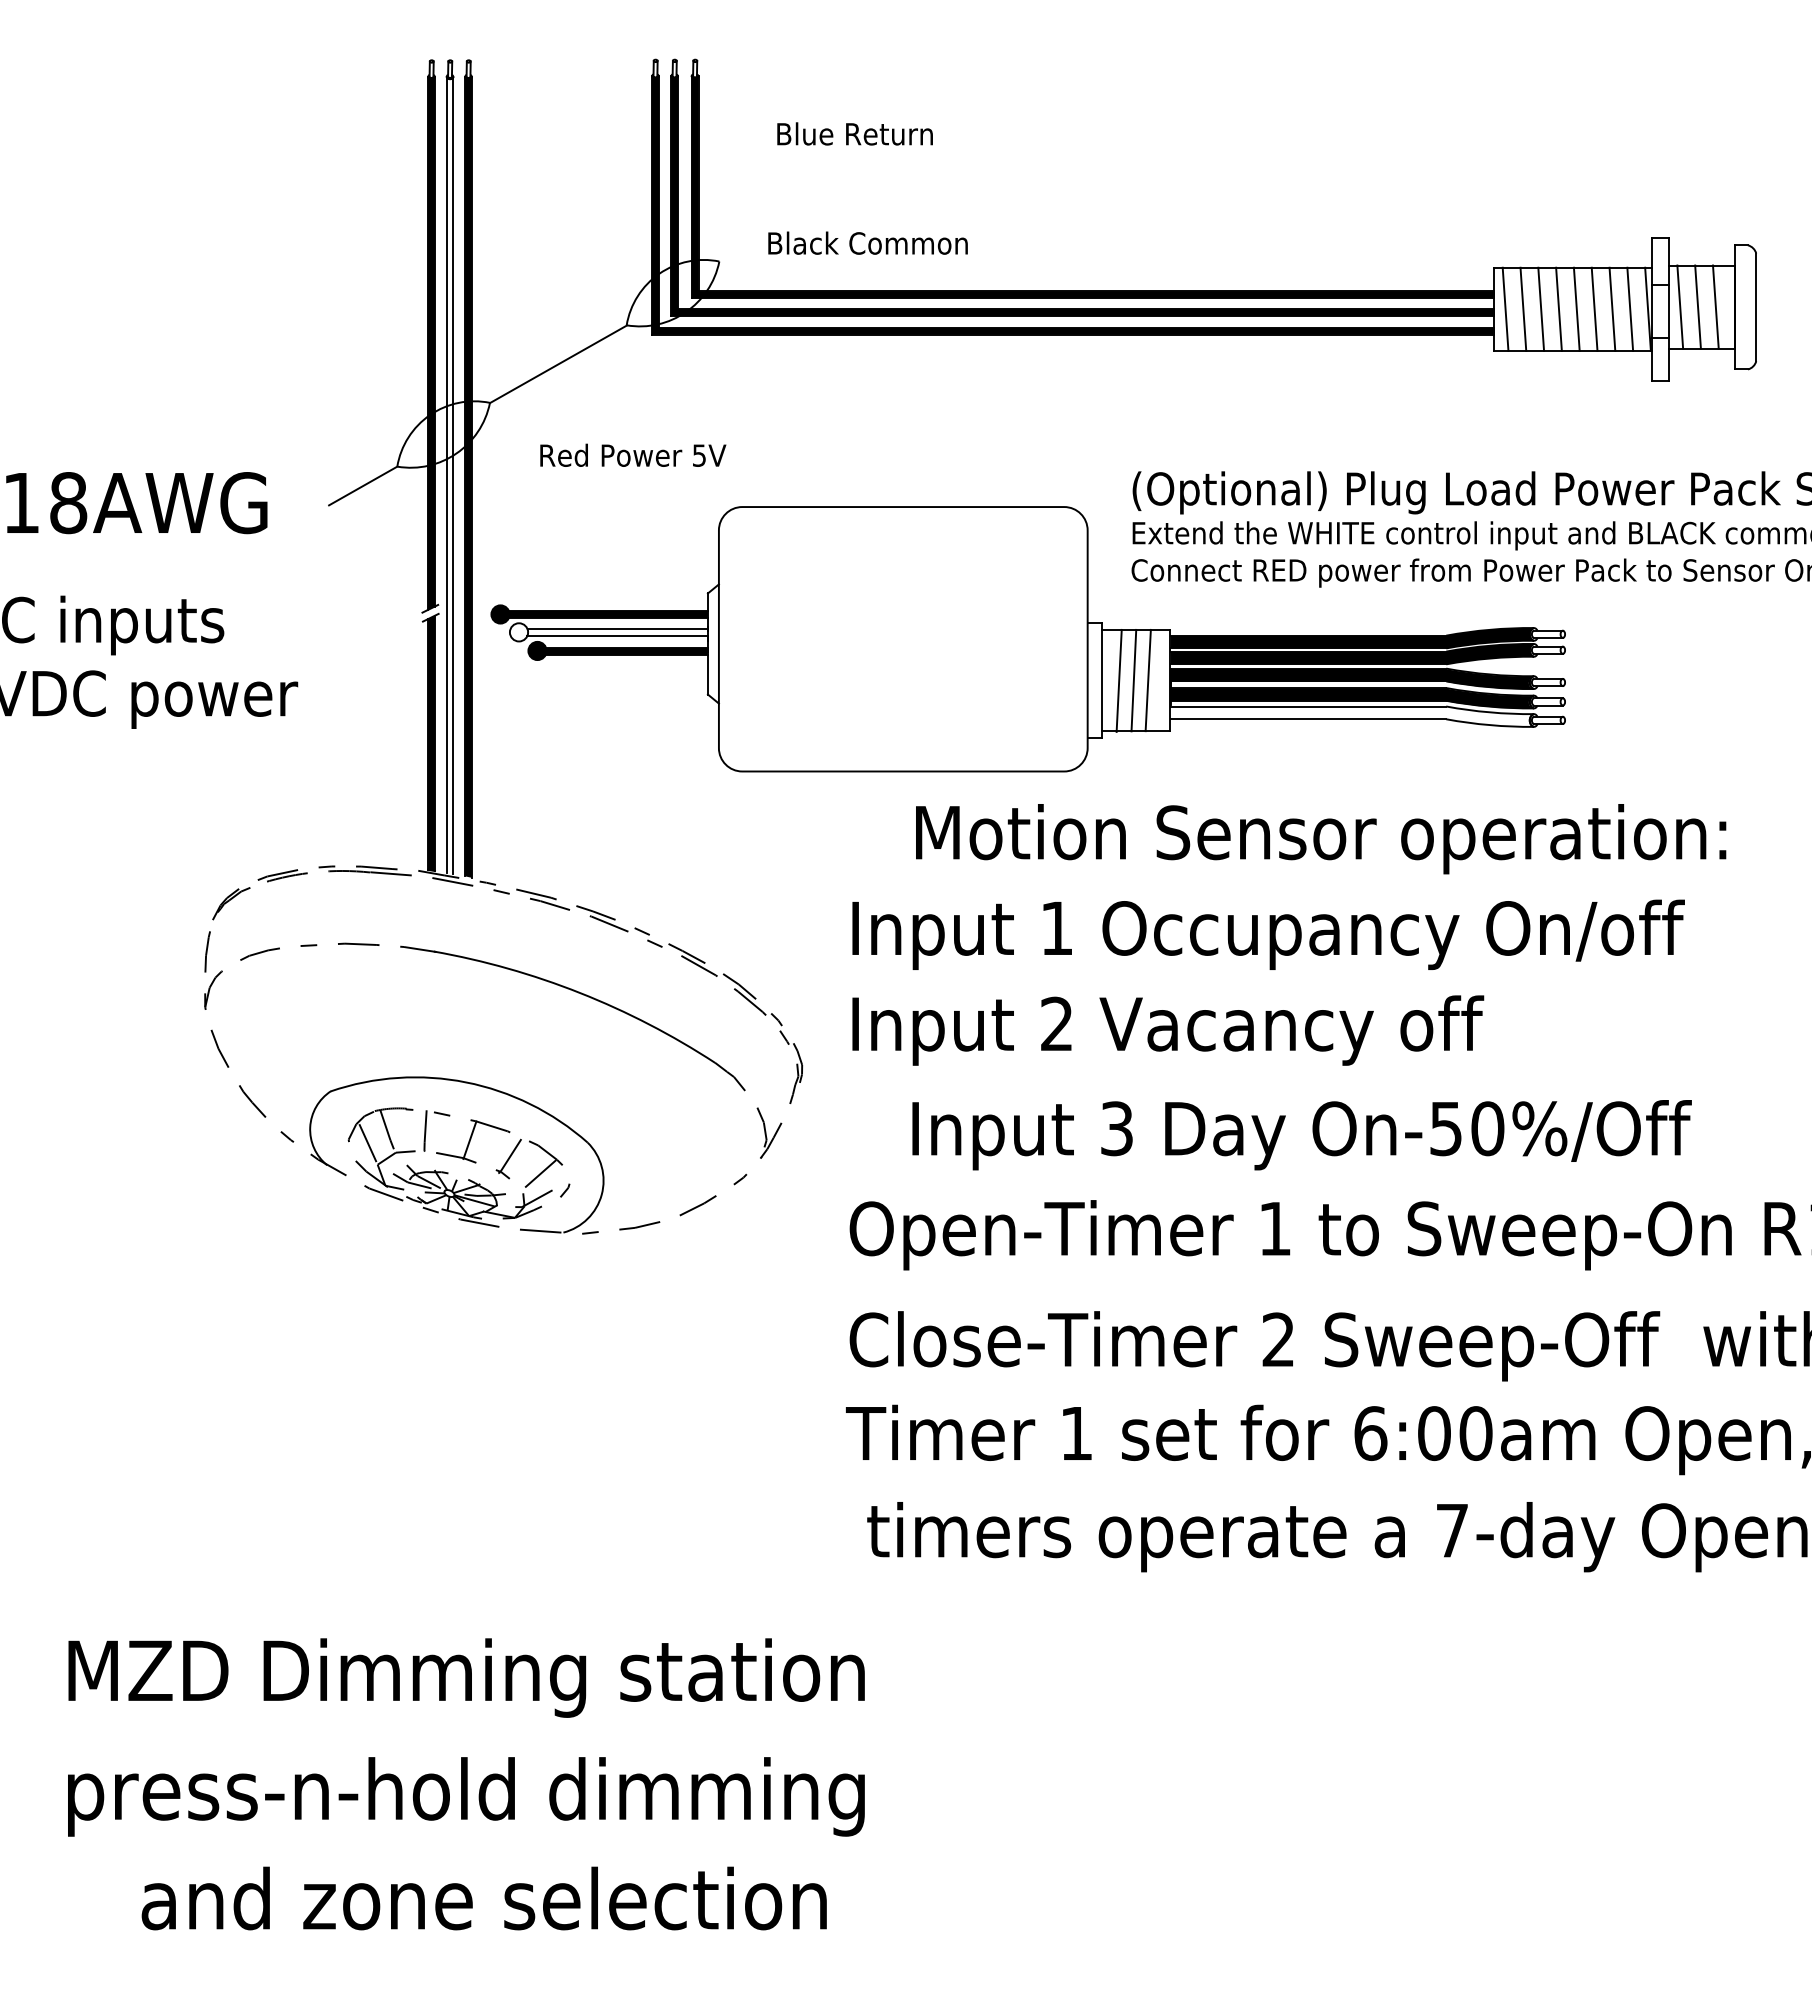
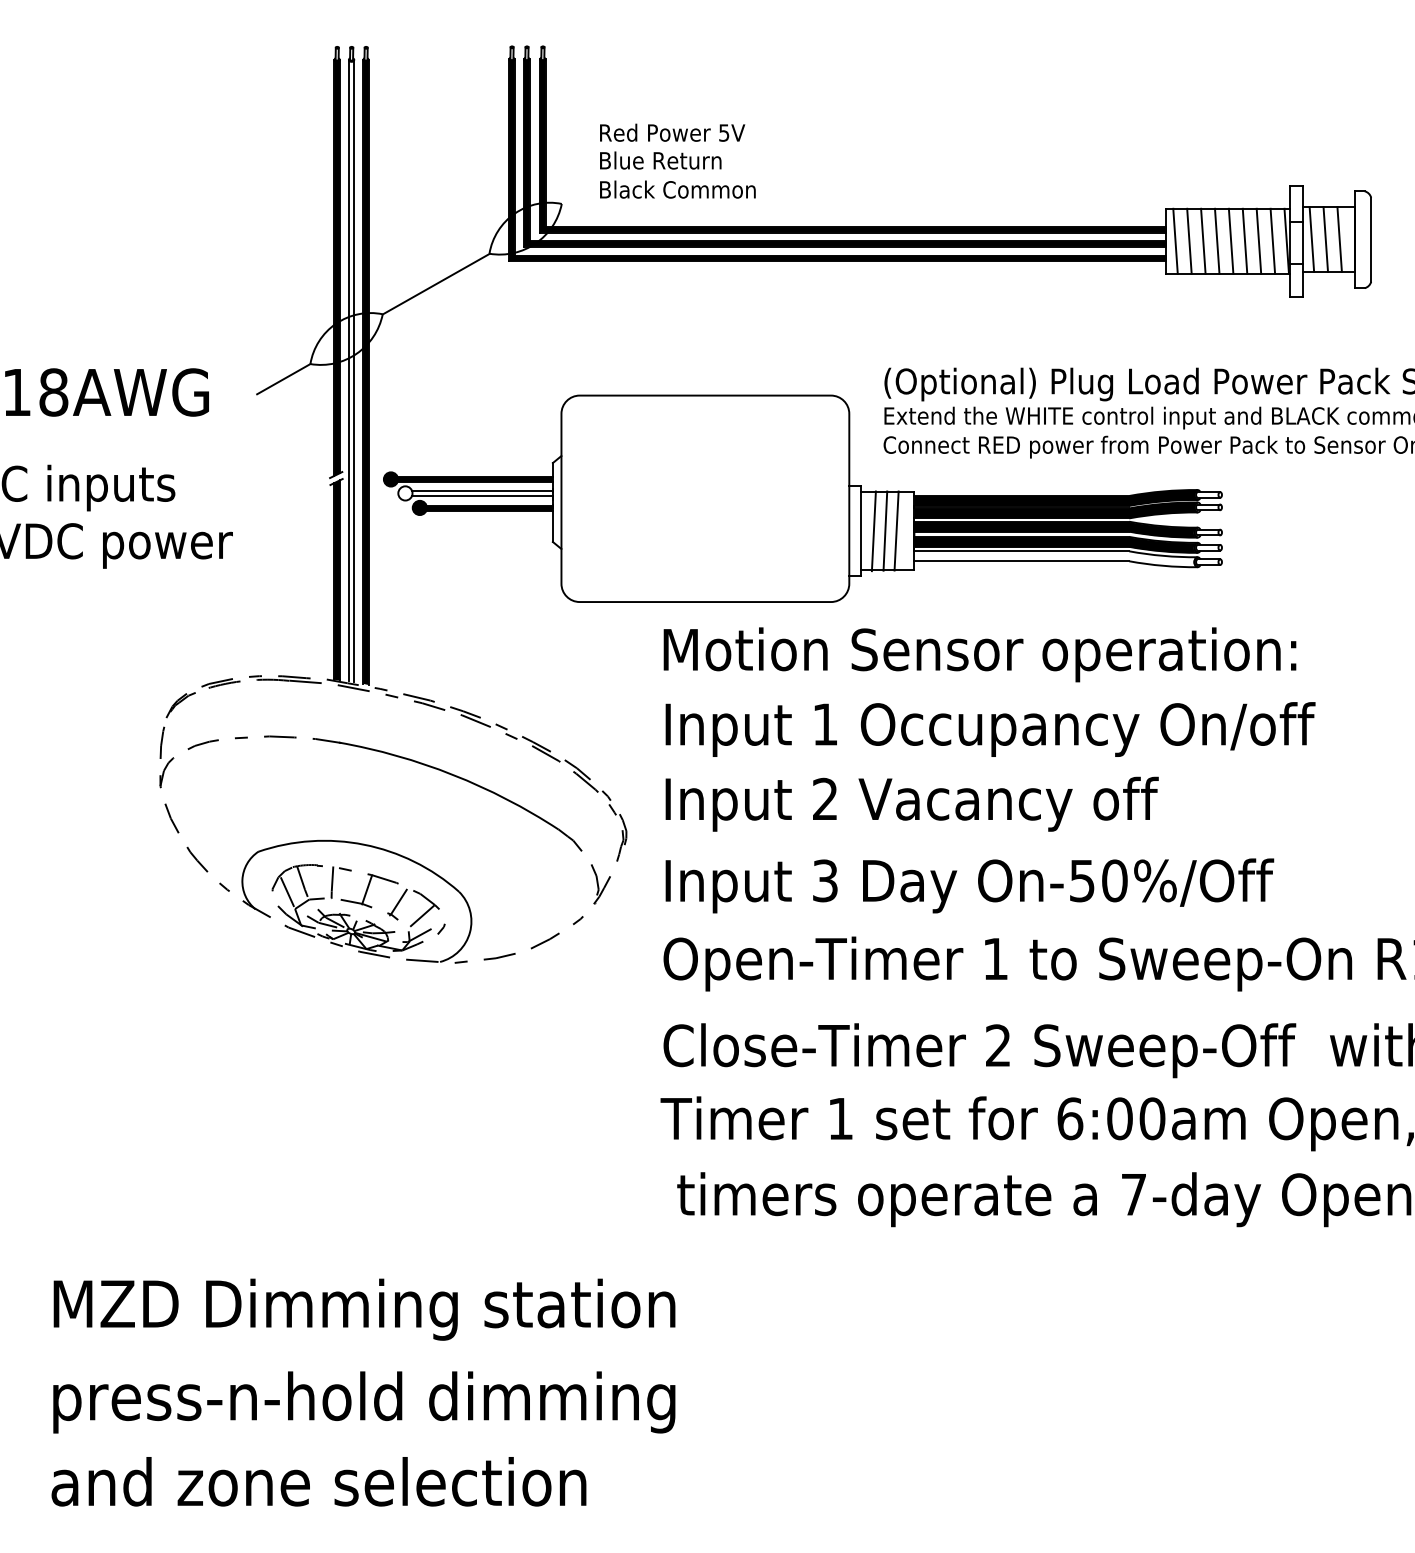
text: (854, 133) -> (660, 160), moved
text: (633, 454) -> (672, 132), moved
text: (1321, 839) -> (980, 655), moved
text: (1301, 1135) -> (969, 886), moved
text: (483, 1898) -> (318, 1481), moved

